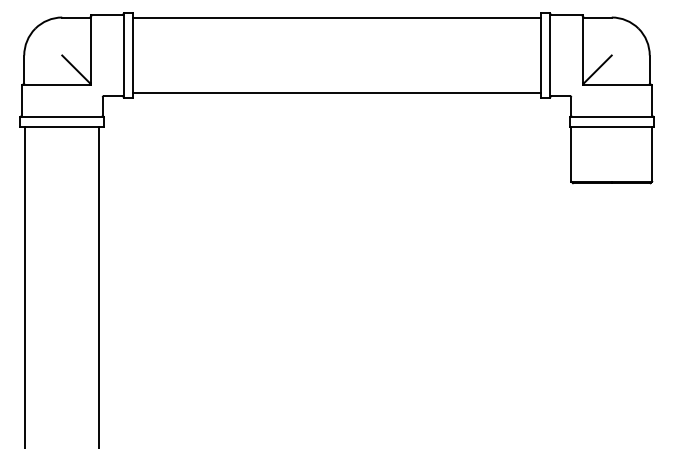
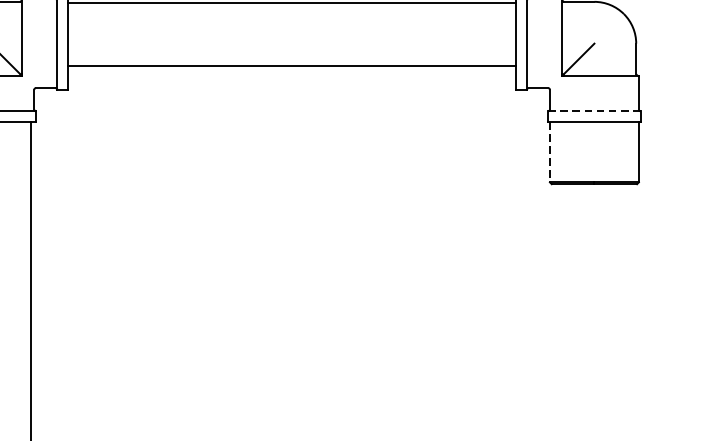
line: (336, 92) -> (291, 65), moved
line: (612, 116) -> (595, 110), solid -> dashed
line: (571, 154) -> (550, 152), solid -> dashed

